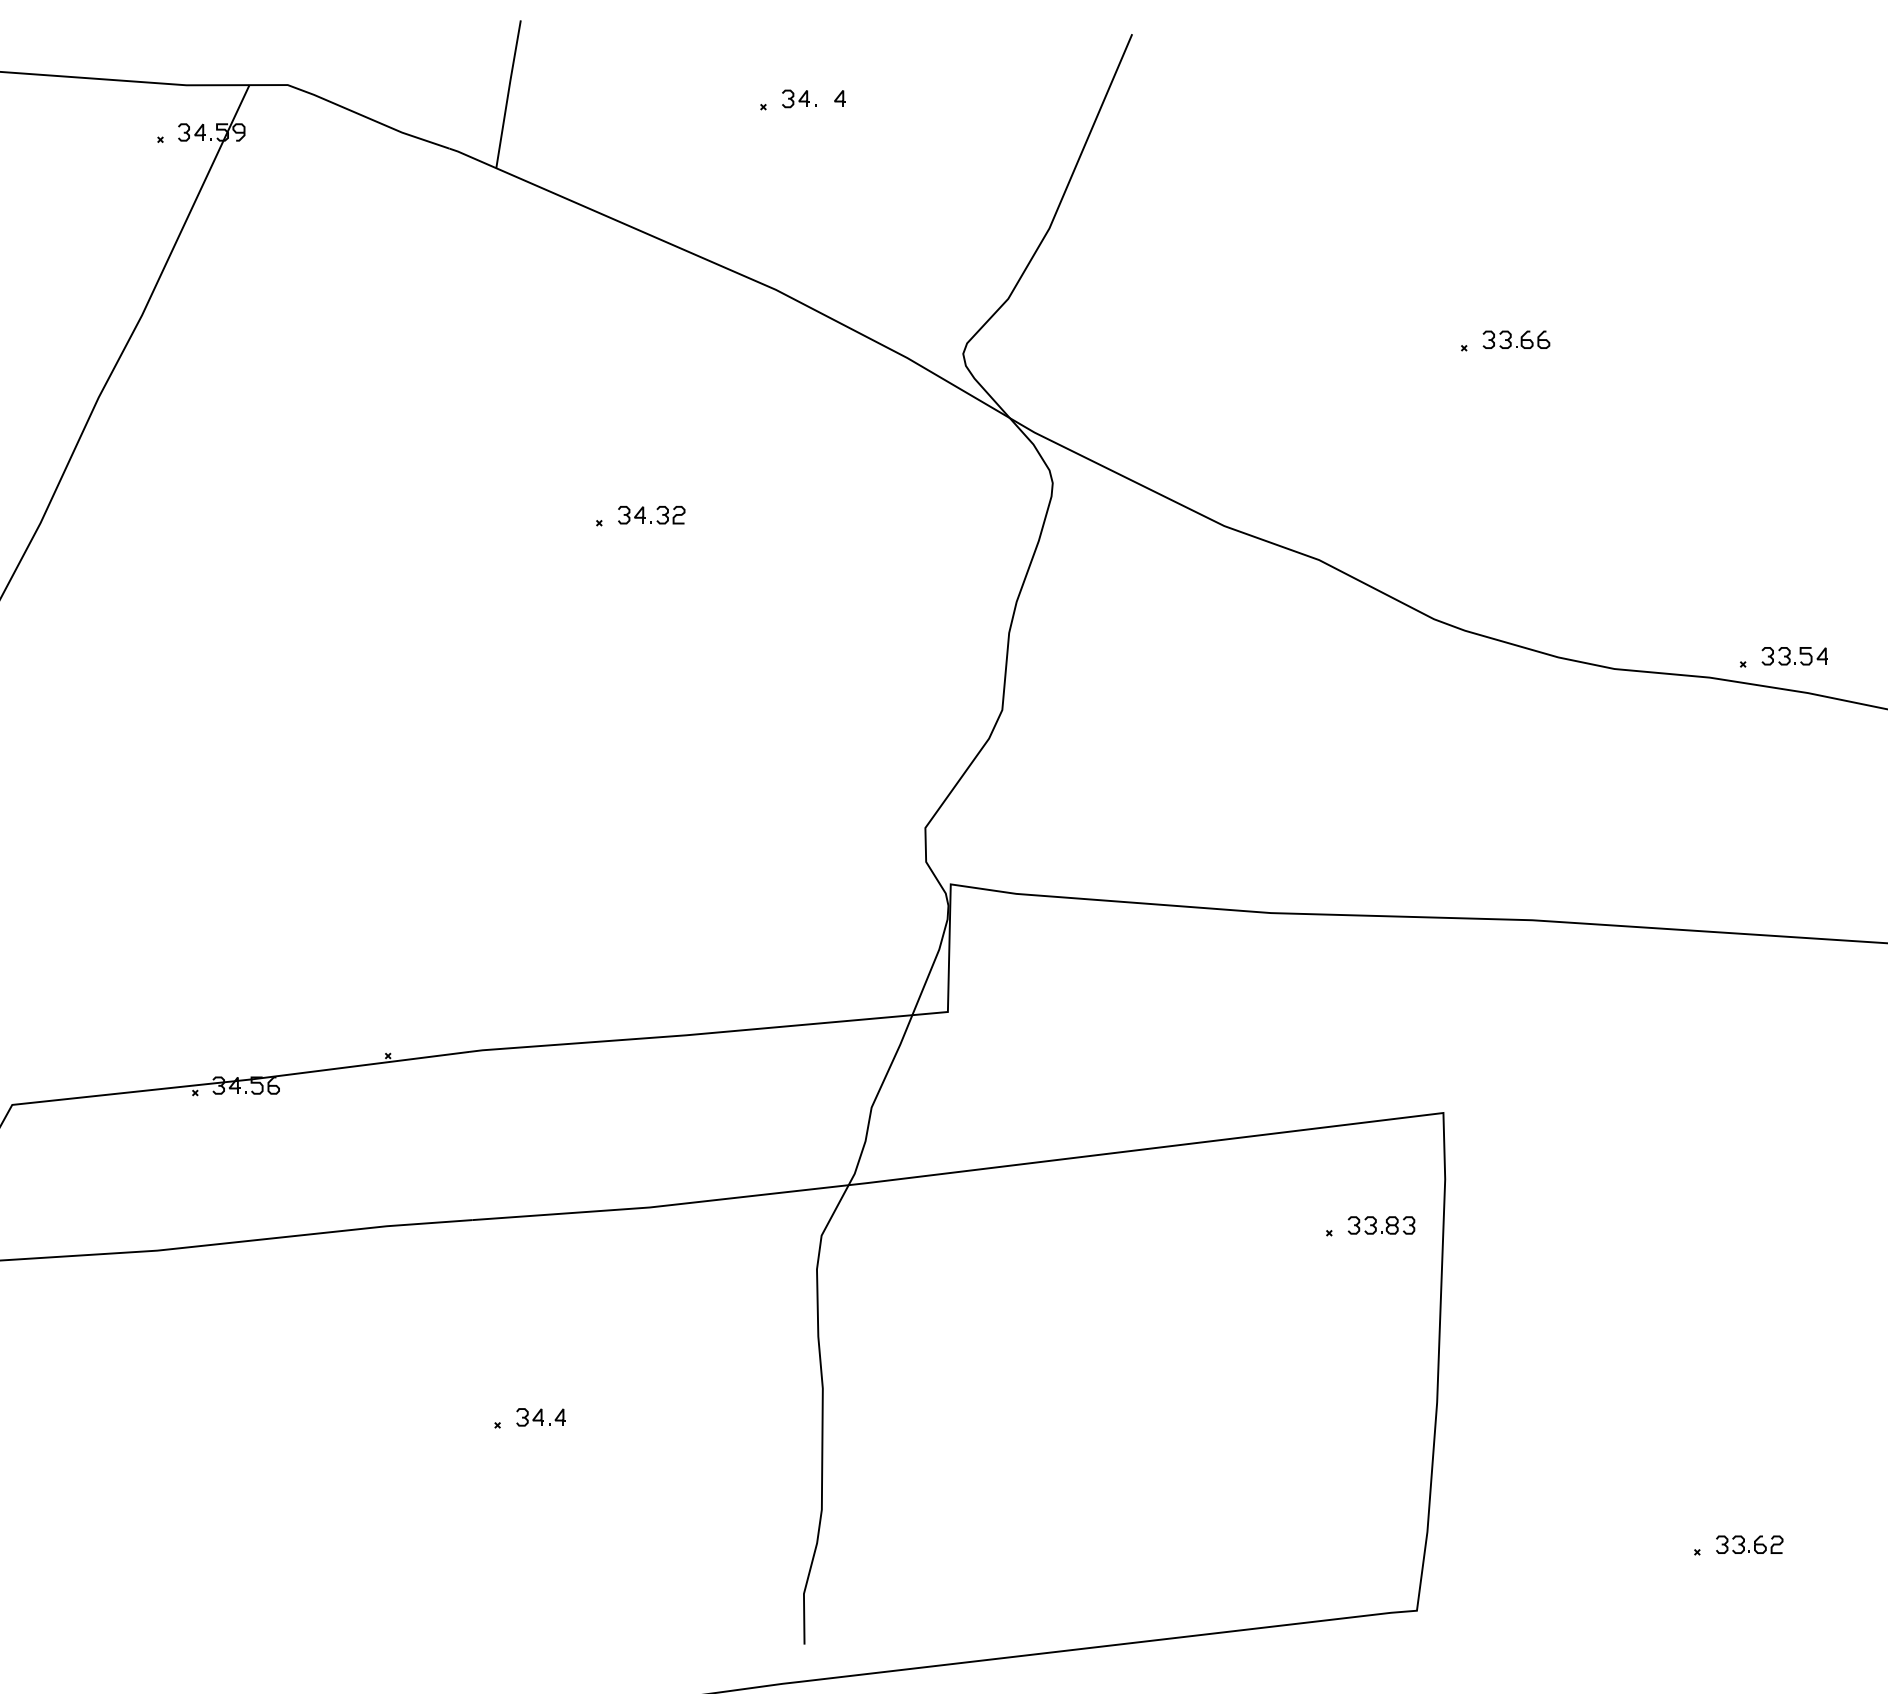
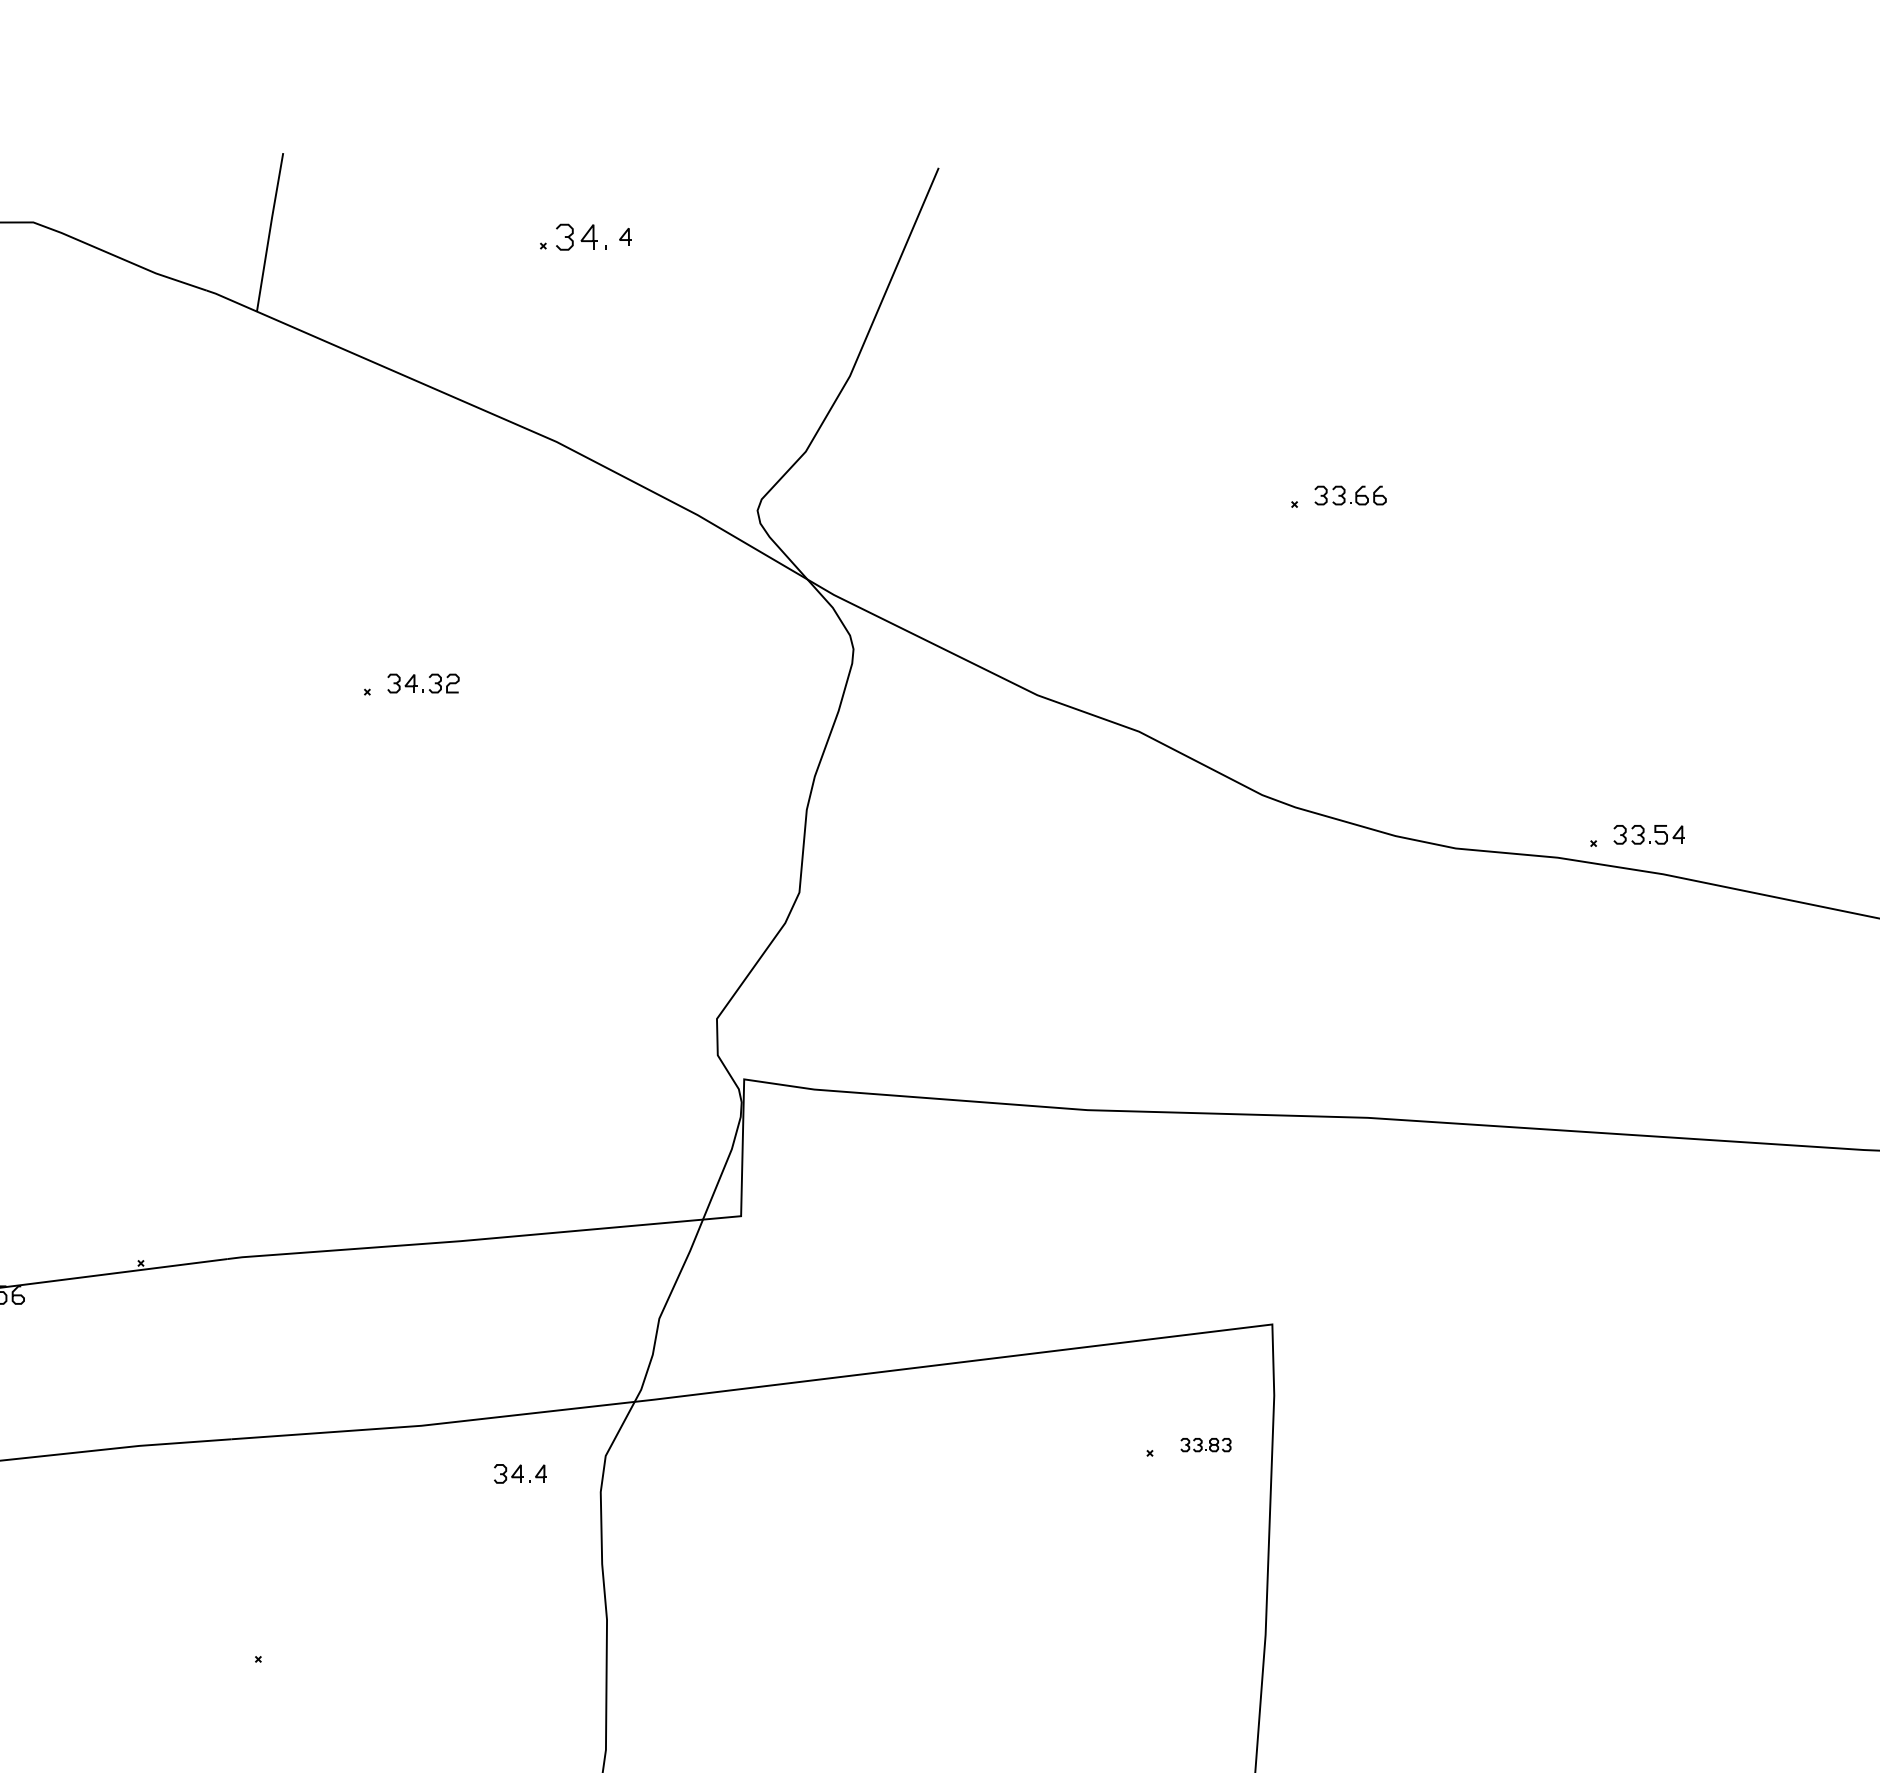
part: (799, 98) -> (582, 236), size x1.4
part: (1381, 1225) -> (1205, 1445), size x0.7
part: (540, 1417) -> (519, 1474), moved

